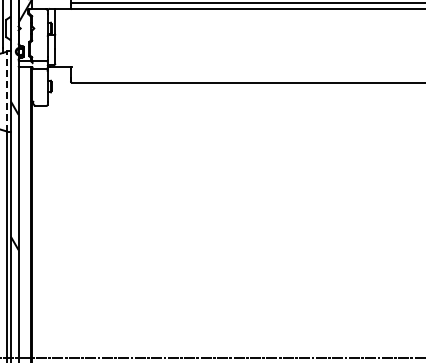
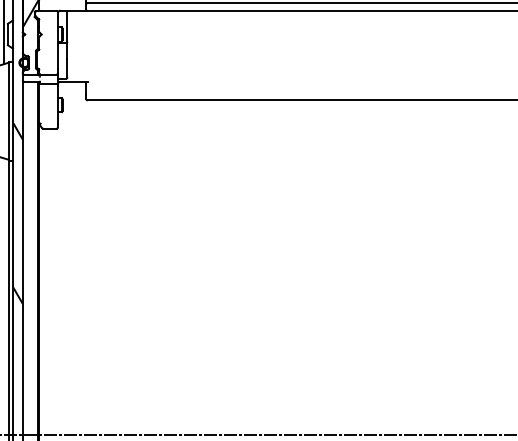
line: (6, 91) -> (8, 111), dashed -> solid

